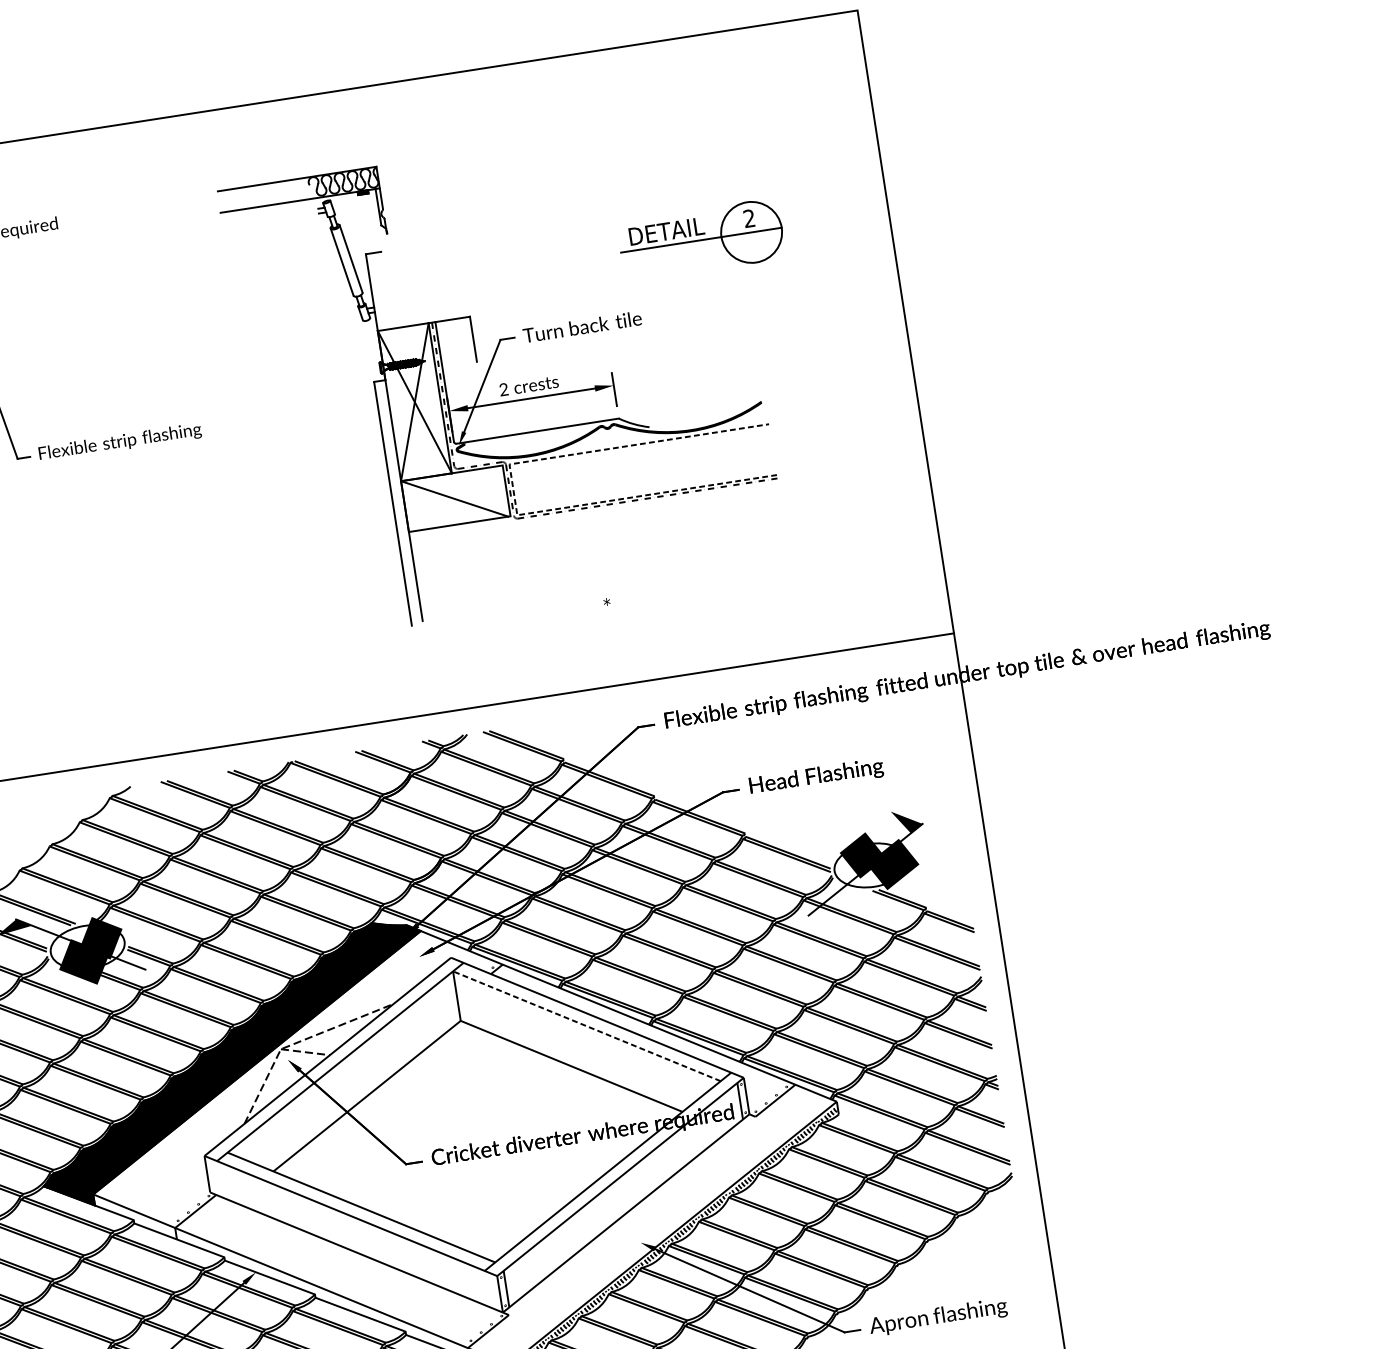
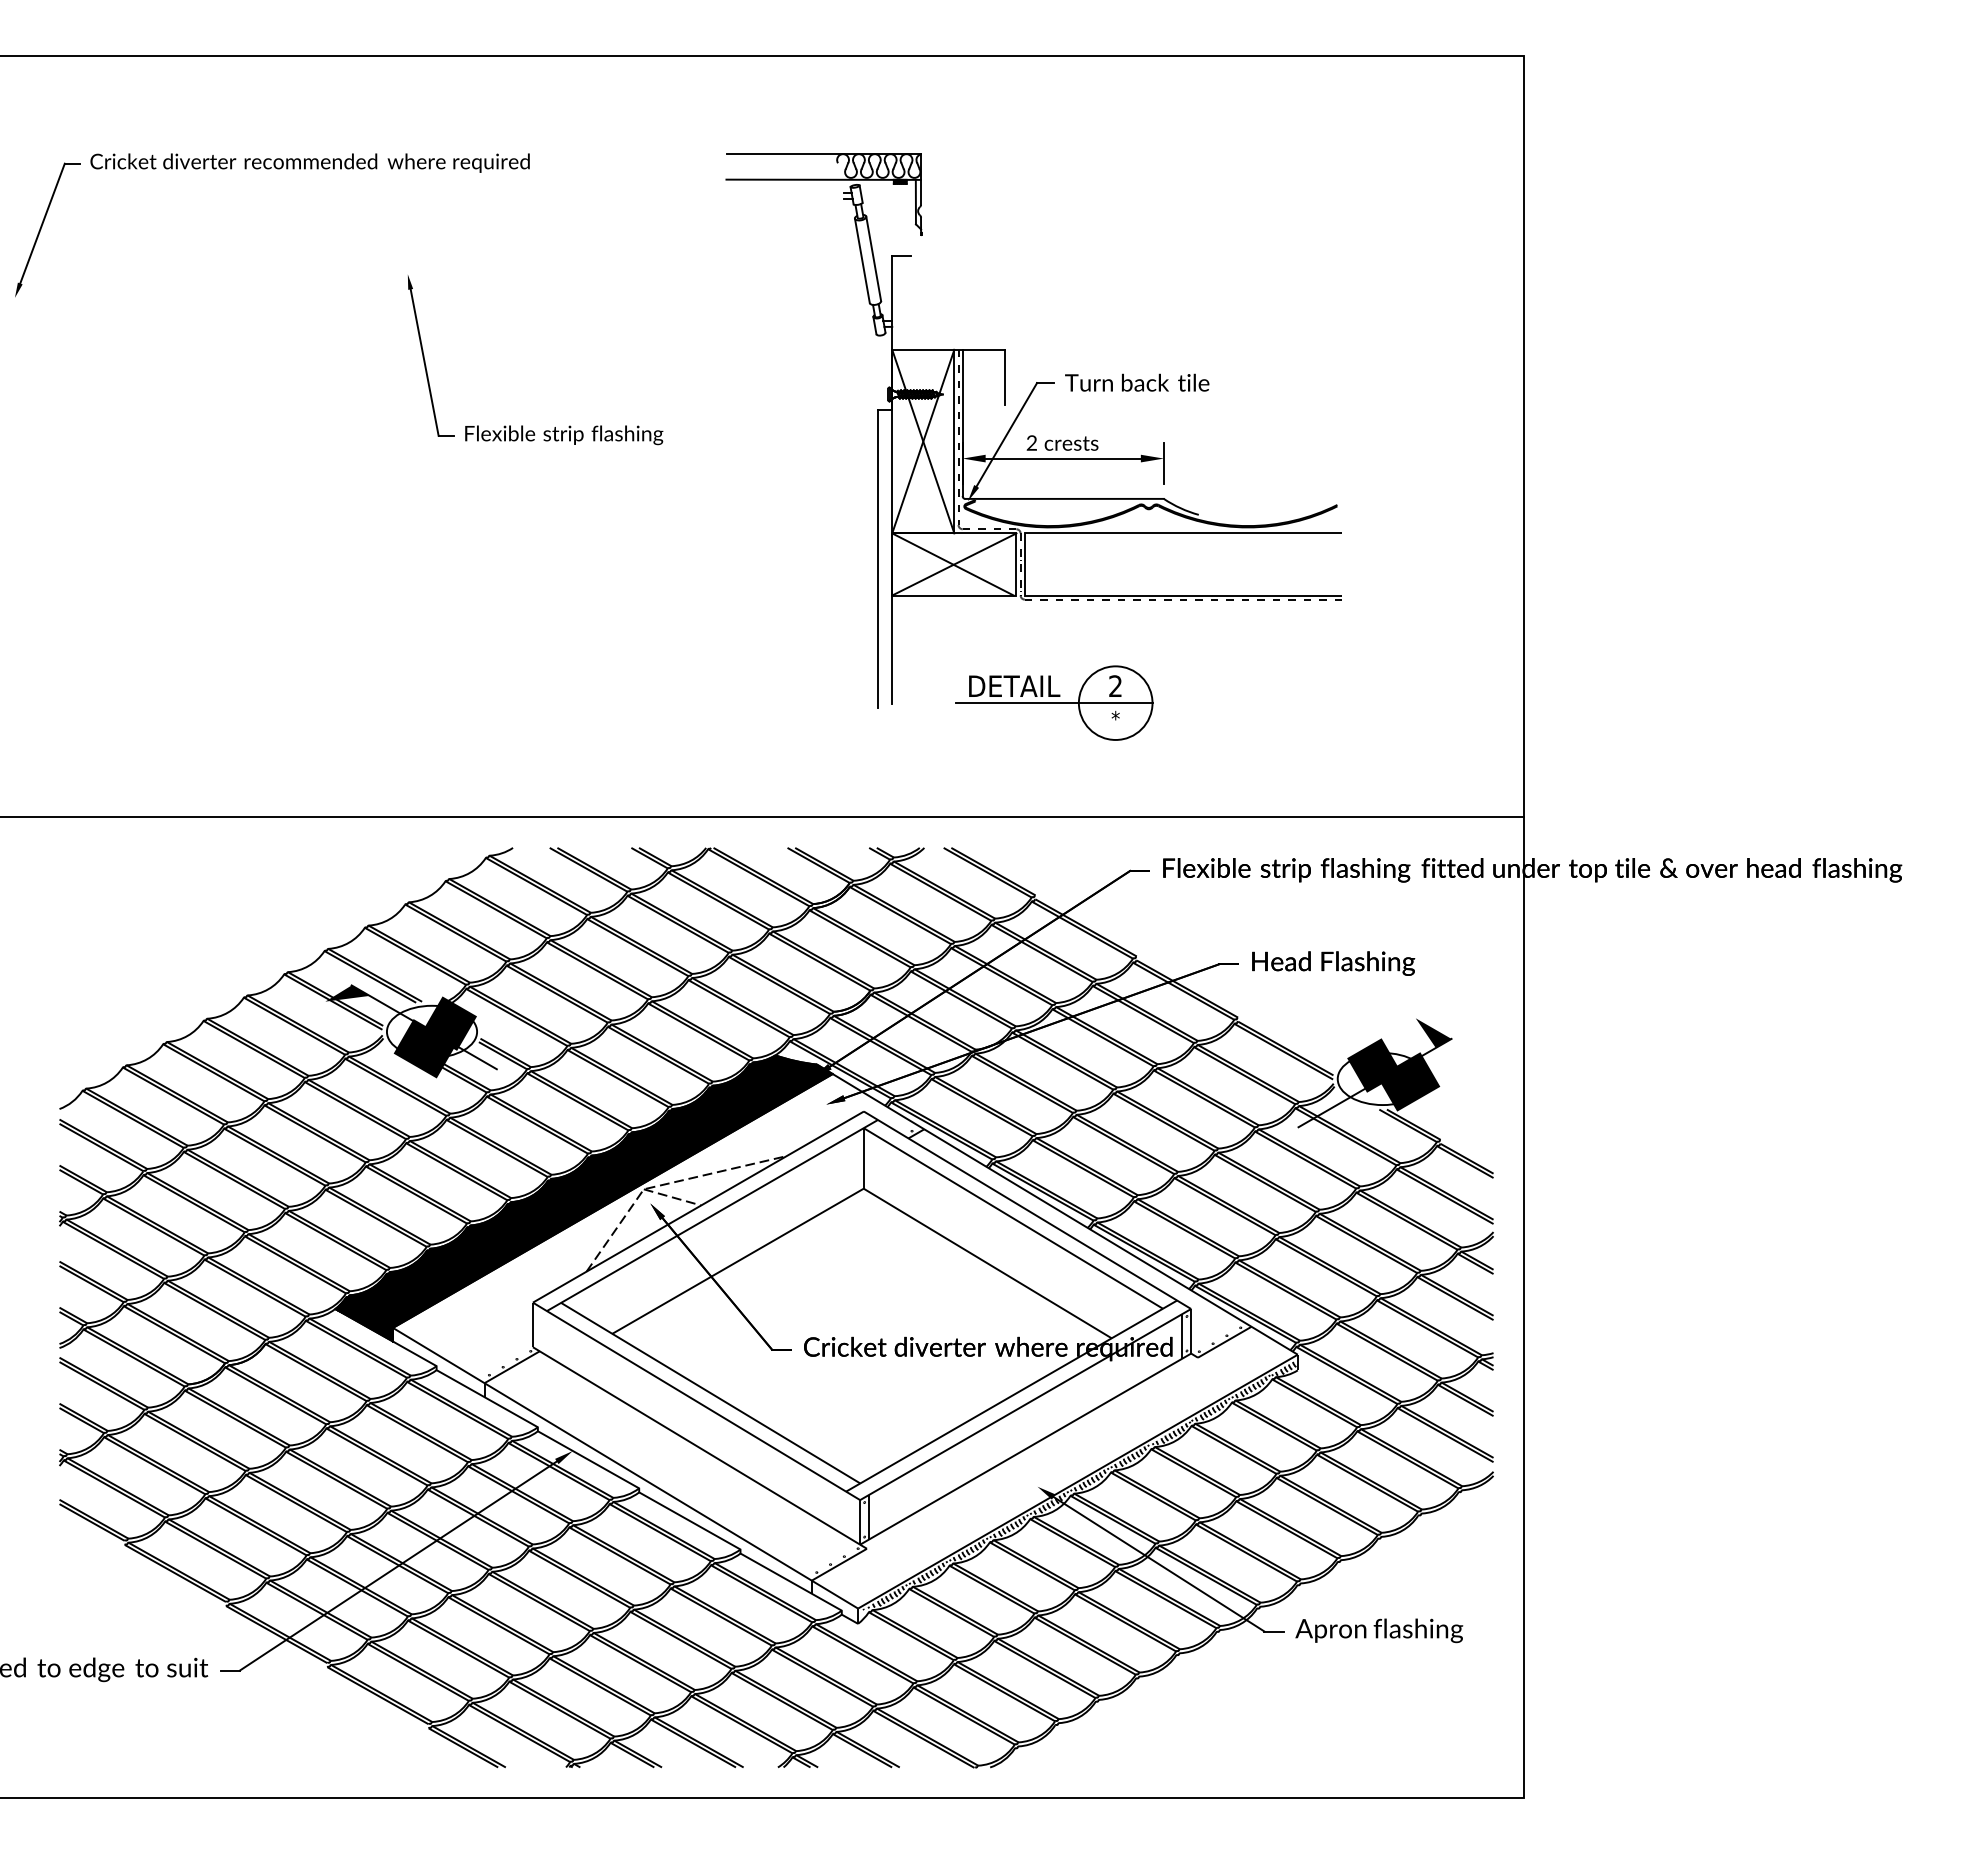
part: (701, 239) -> (1054, 702), moved
line: (513, 489) -> (1024, 563), dashed -> solid
line: (455, 498) -> (954, 564), added
line: (587, 1026) -> (1013, 1218), dashed -> solid

